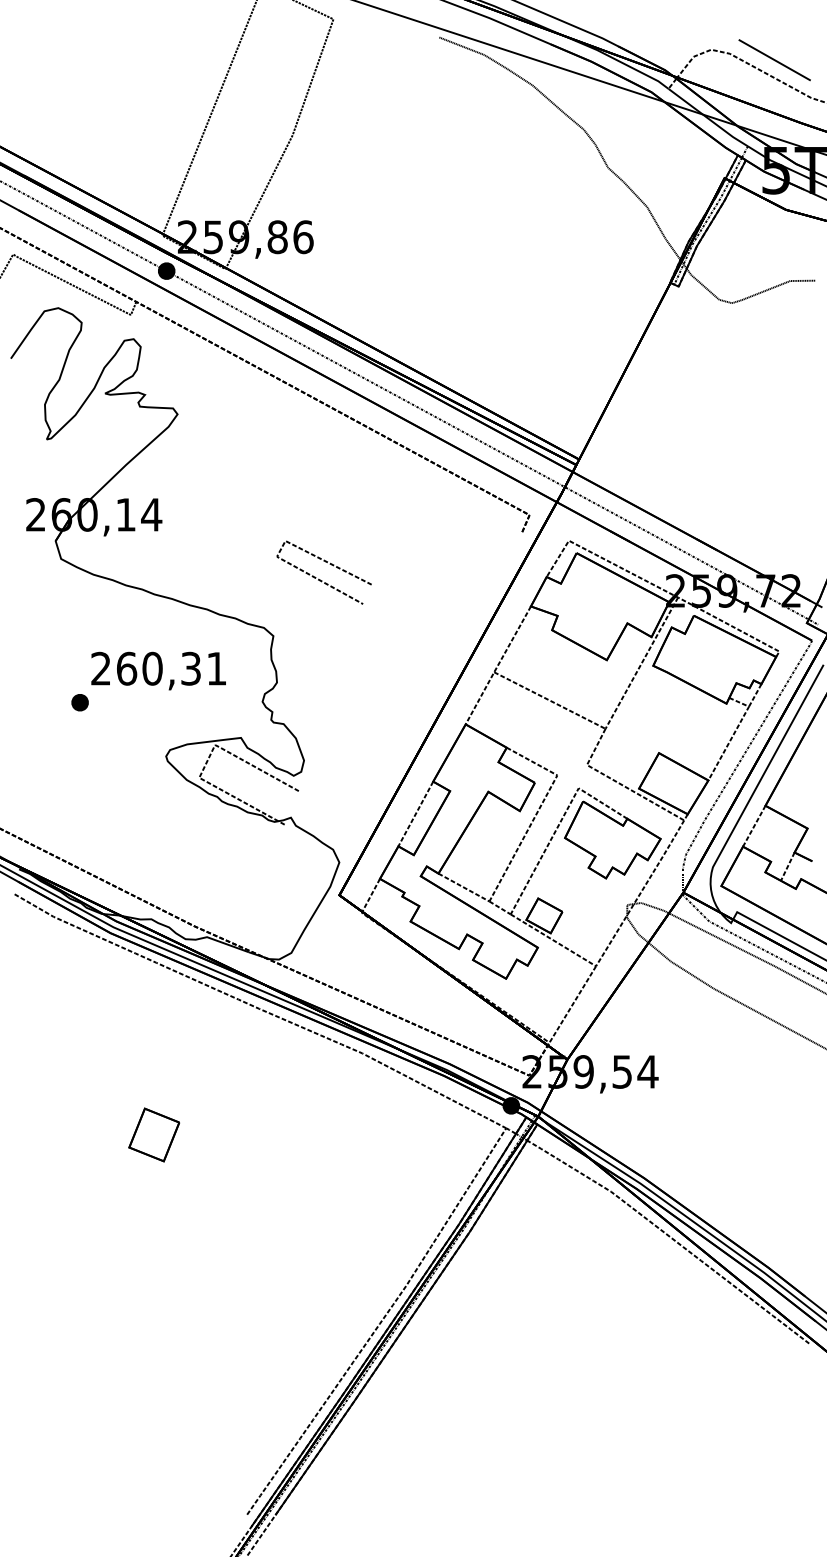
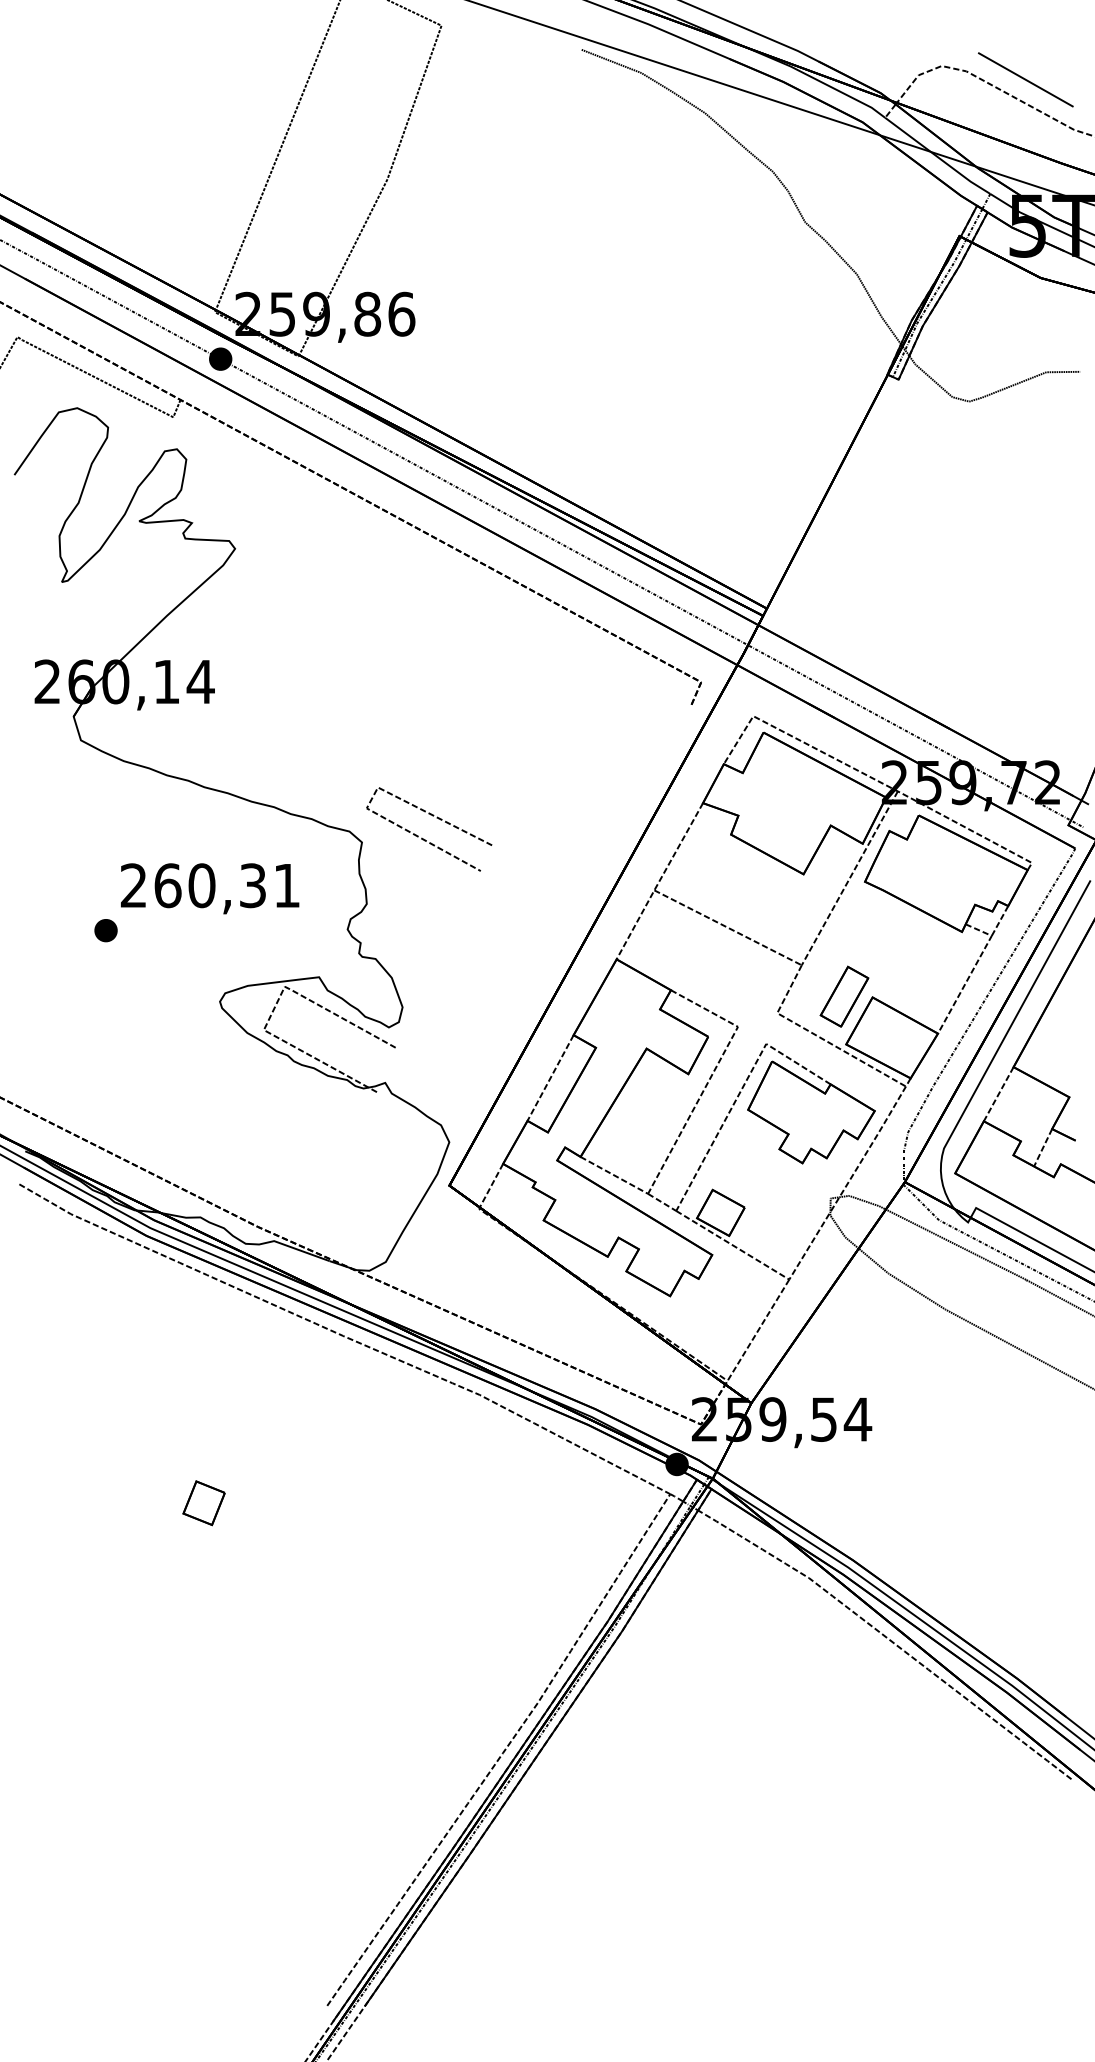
line: (319, 578) -> (422, 837), moved
part: (637, 752) -> (844, 996), added
part: (153, 1135) -> (203, 1503), size x0.62

